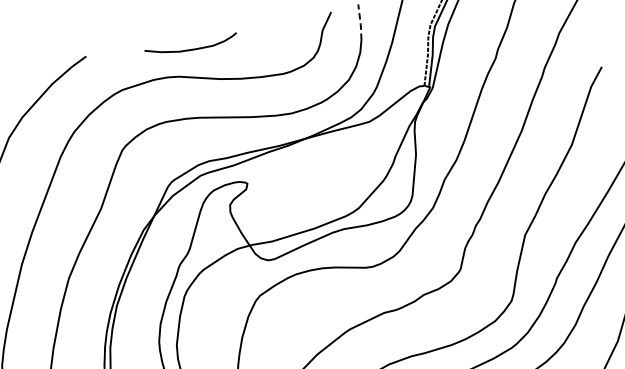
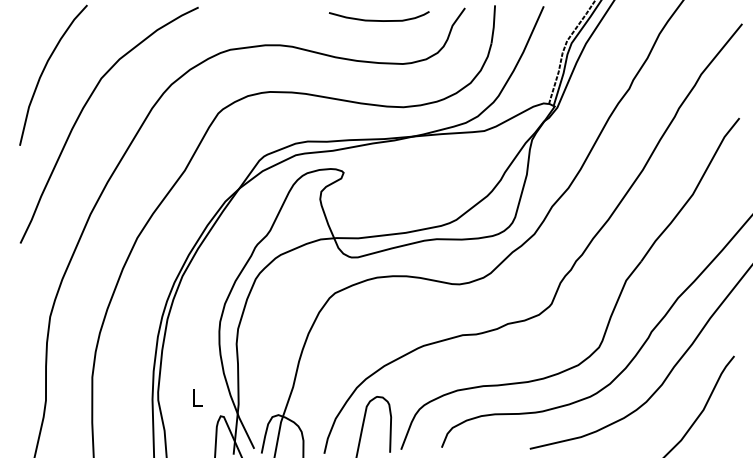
line: (360, 22) -> (493, 24), dashed -> solid
curve: (192, 49) -> (379, 20), moved

